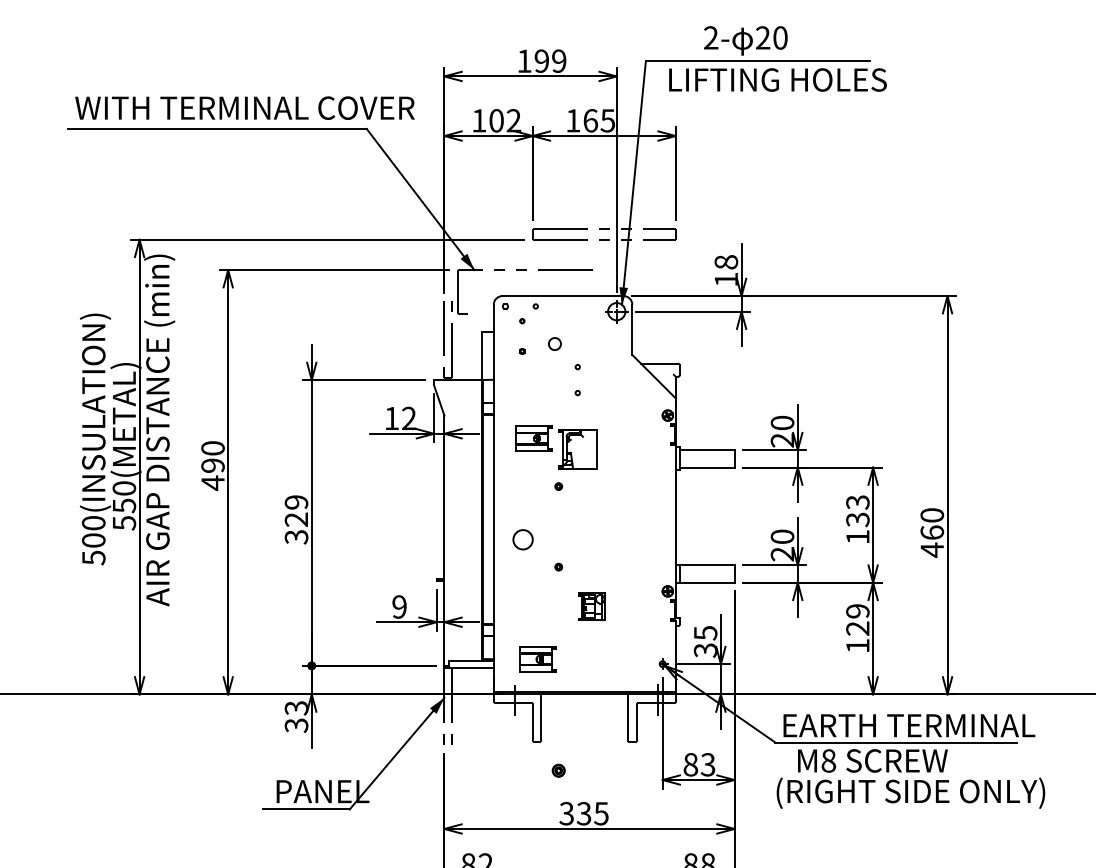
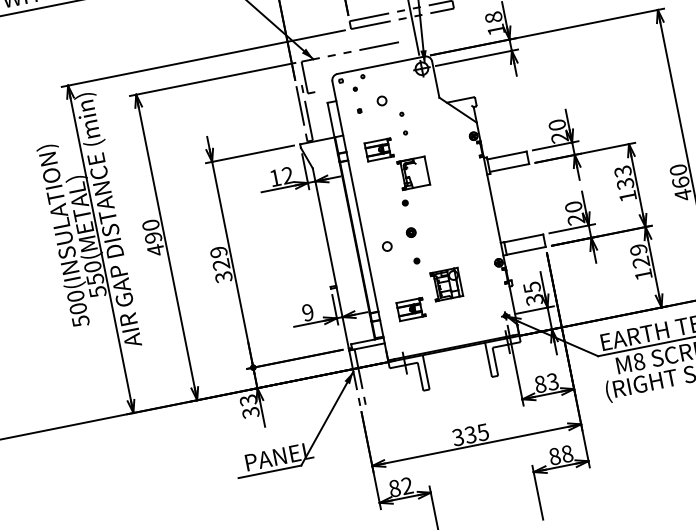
part: (533, 438) -> (378, 149), moved
circle: (522, 539) -> (386, 246), size x0.62
part: (591, 606) -> (446, 284), size x1.43
part: (537, 659) -> (410, 309), moved
part: (558, 770) -> (411, 232), moved

